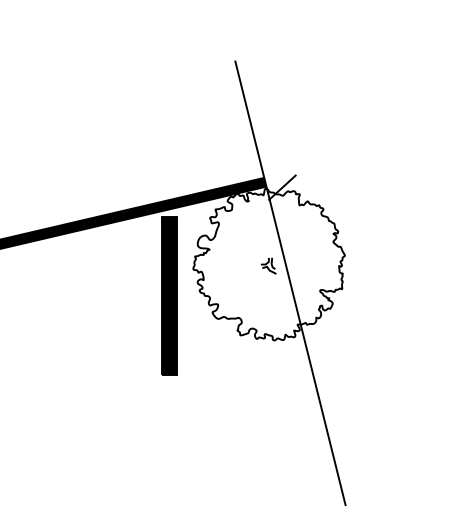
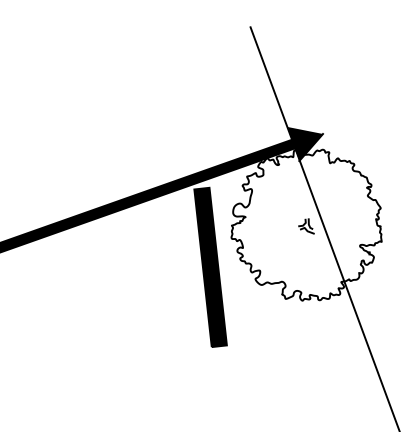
fill: (278, 181) -> (306, 141), added

